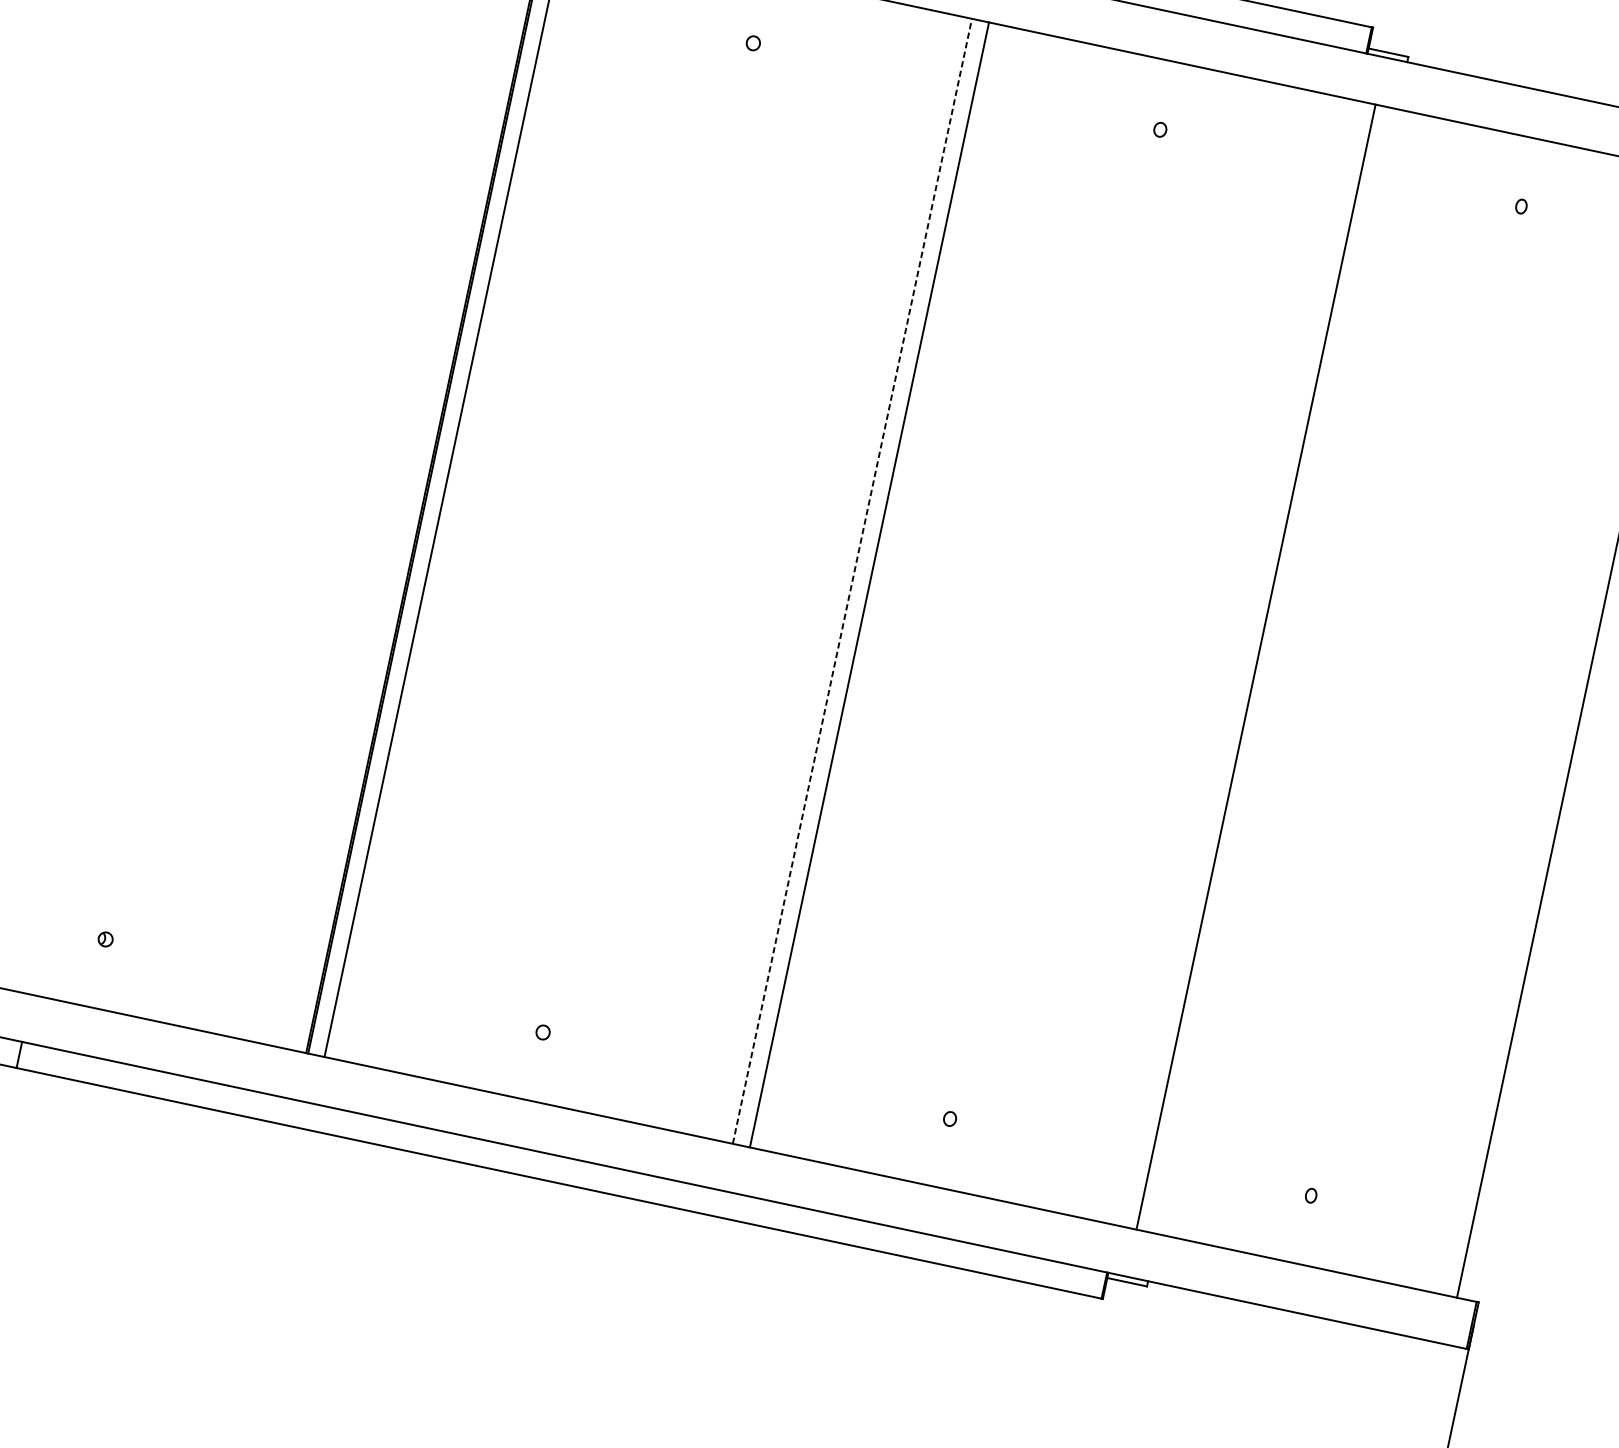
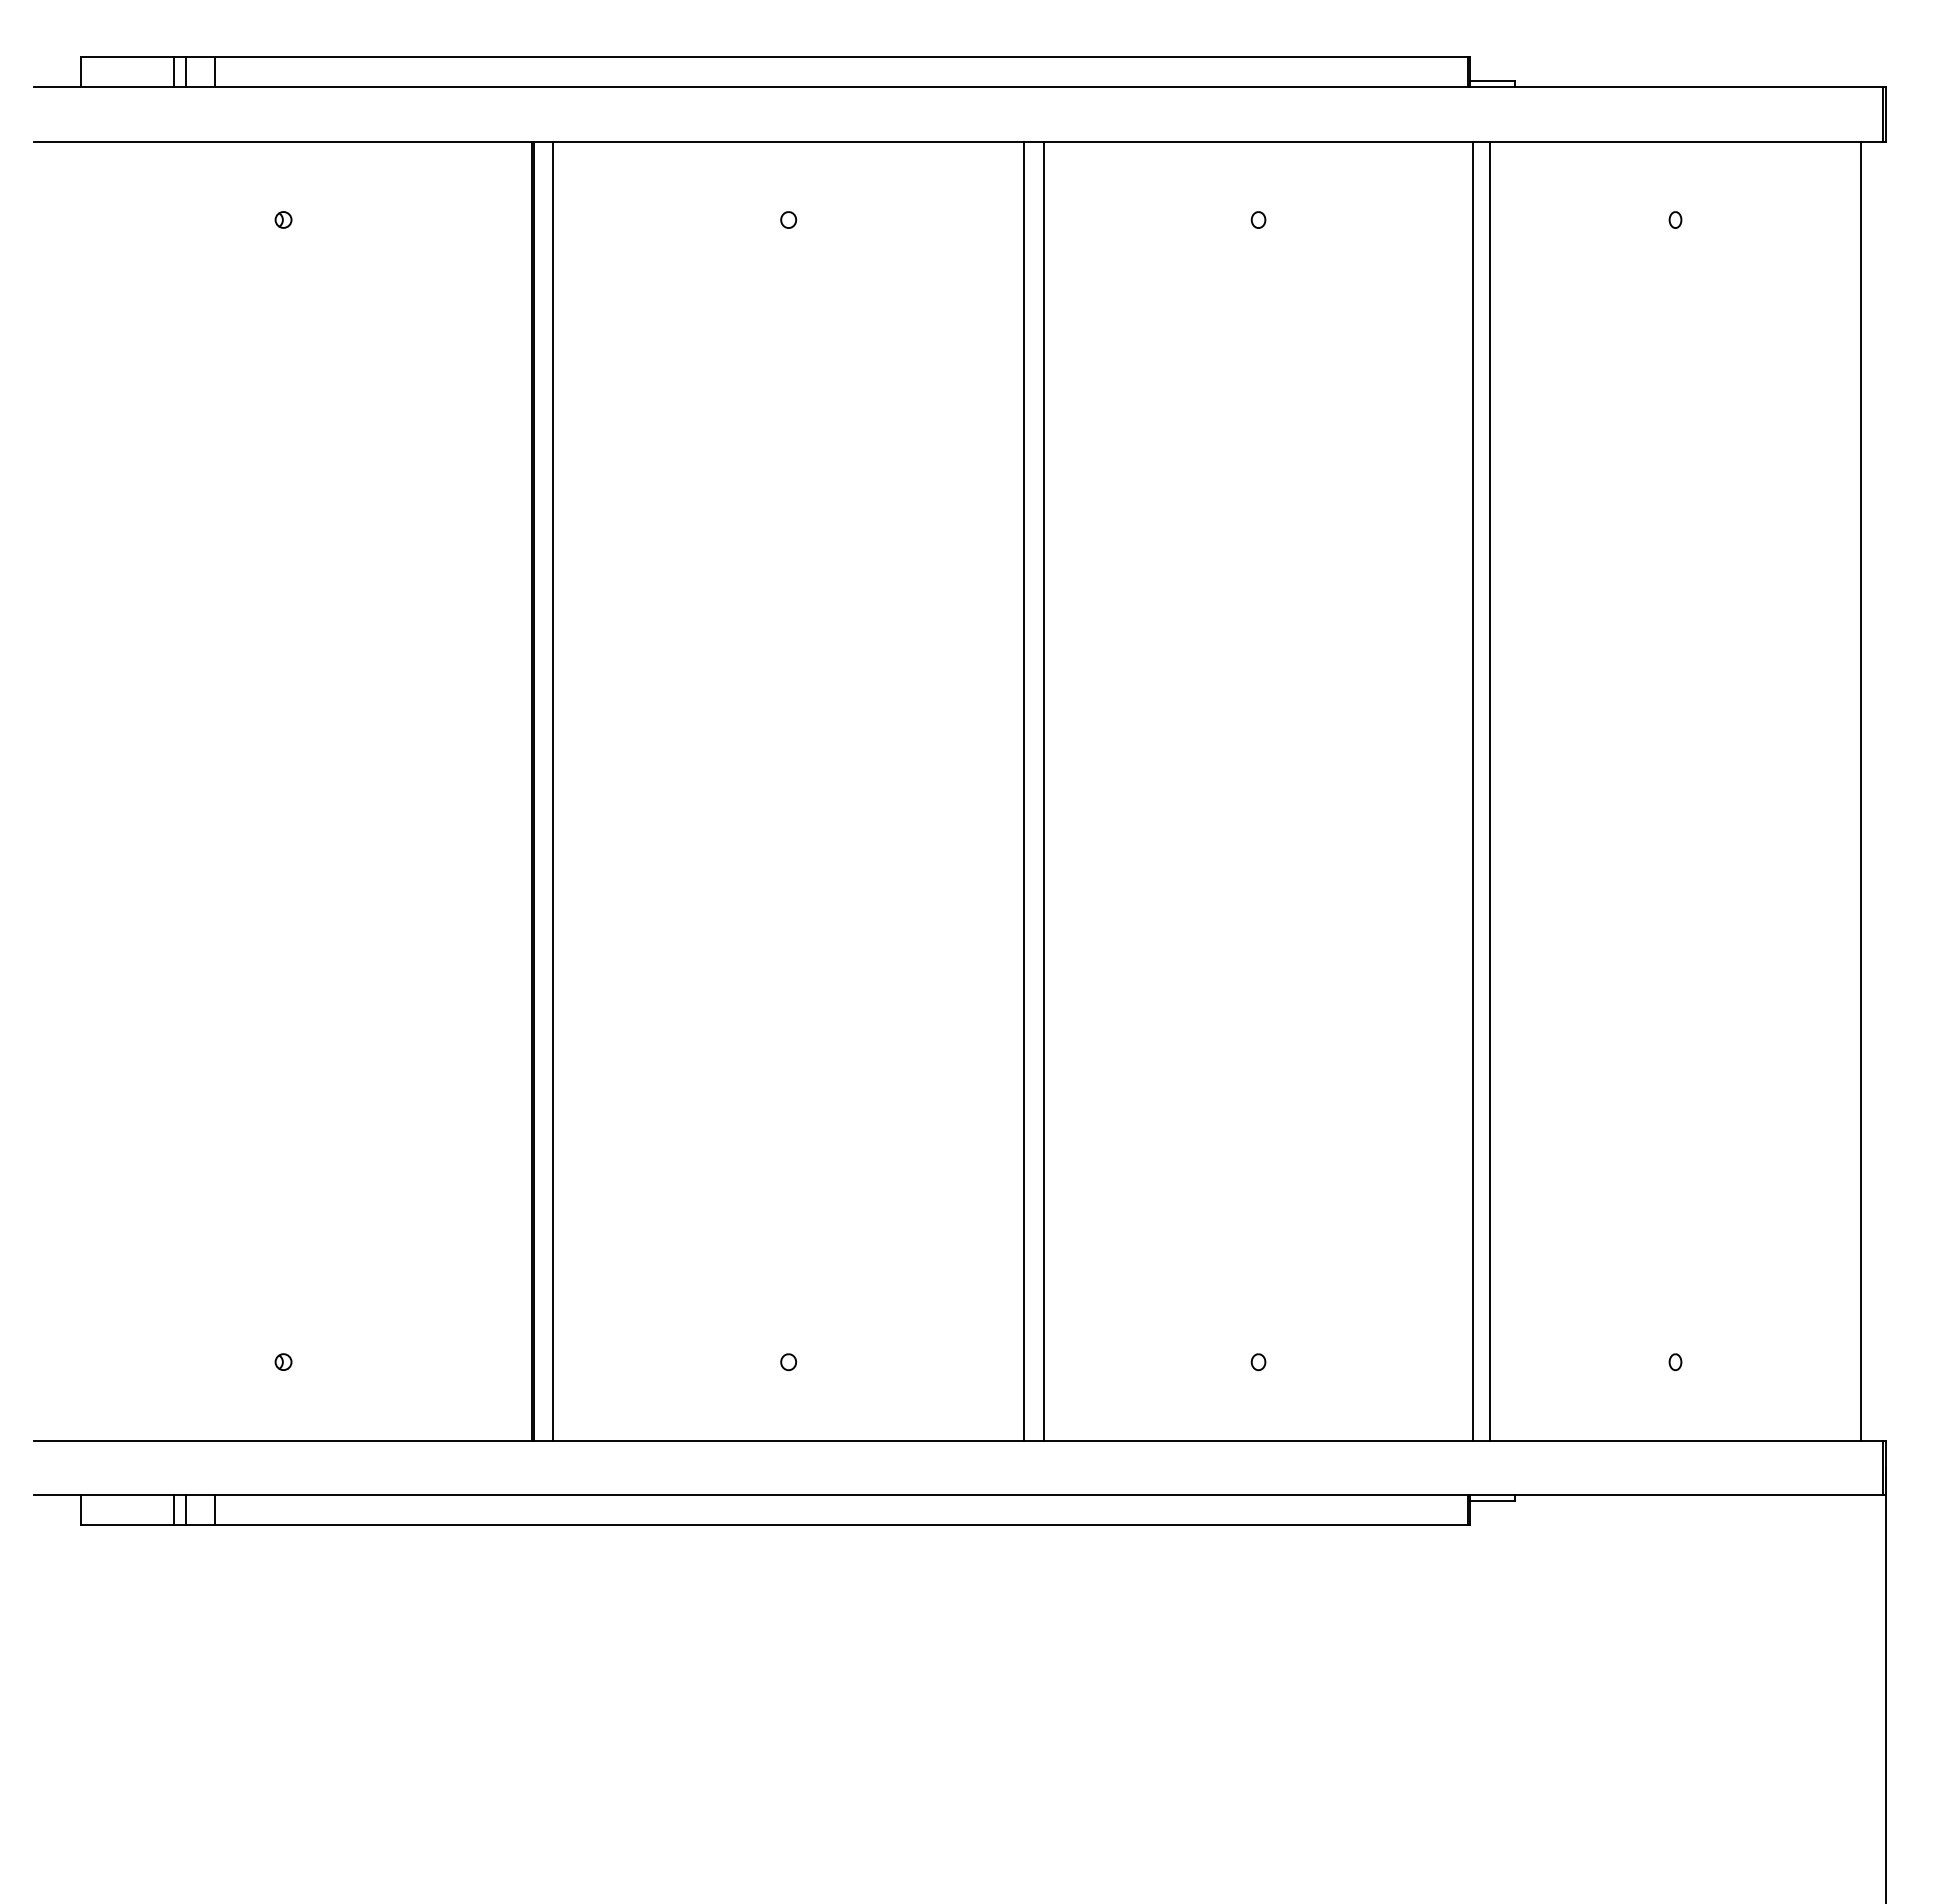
line: (852, 581) -> (1024, 791), dashed -> solid
line: (1241, 663) -> (1473, 790), added

